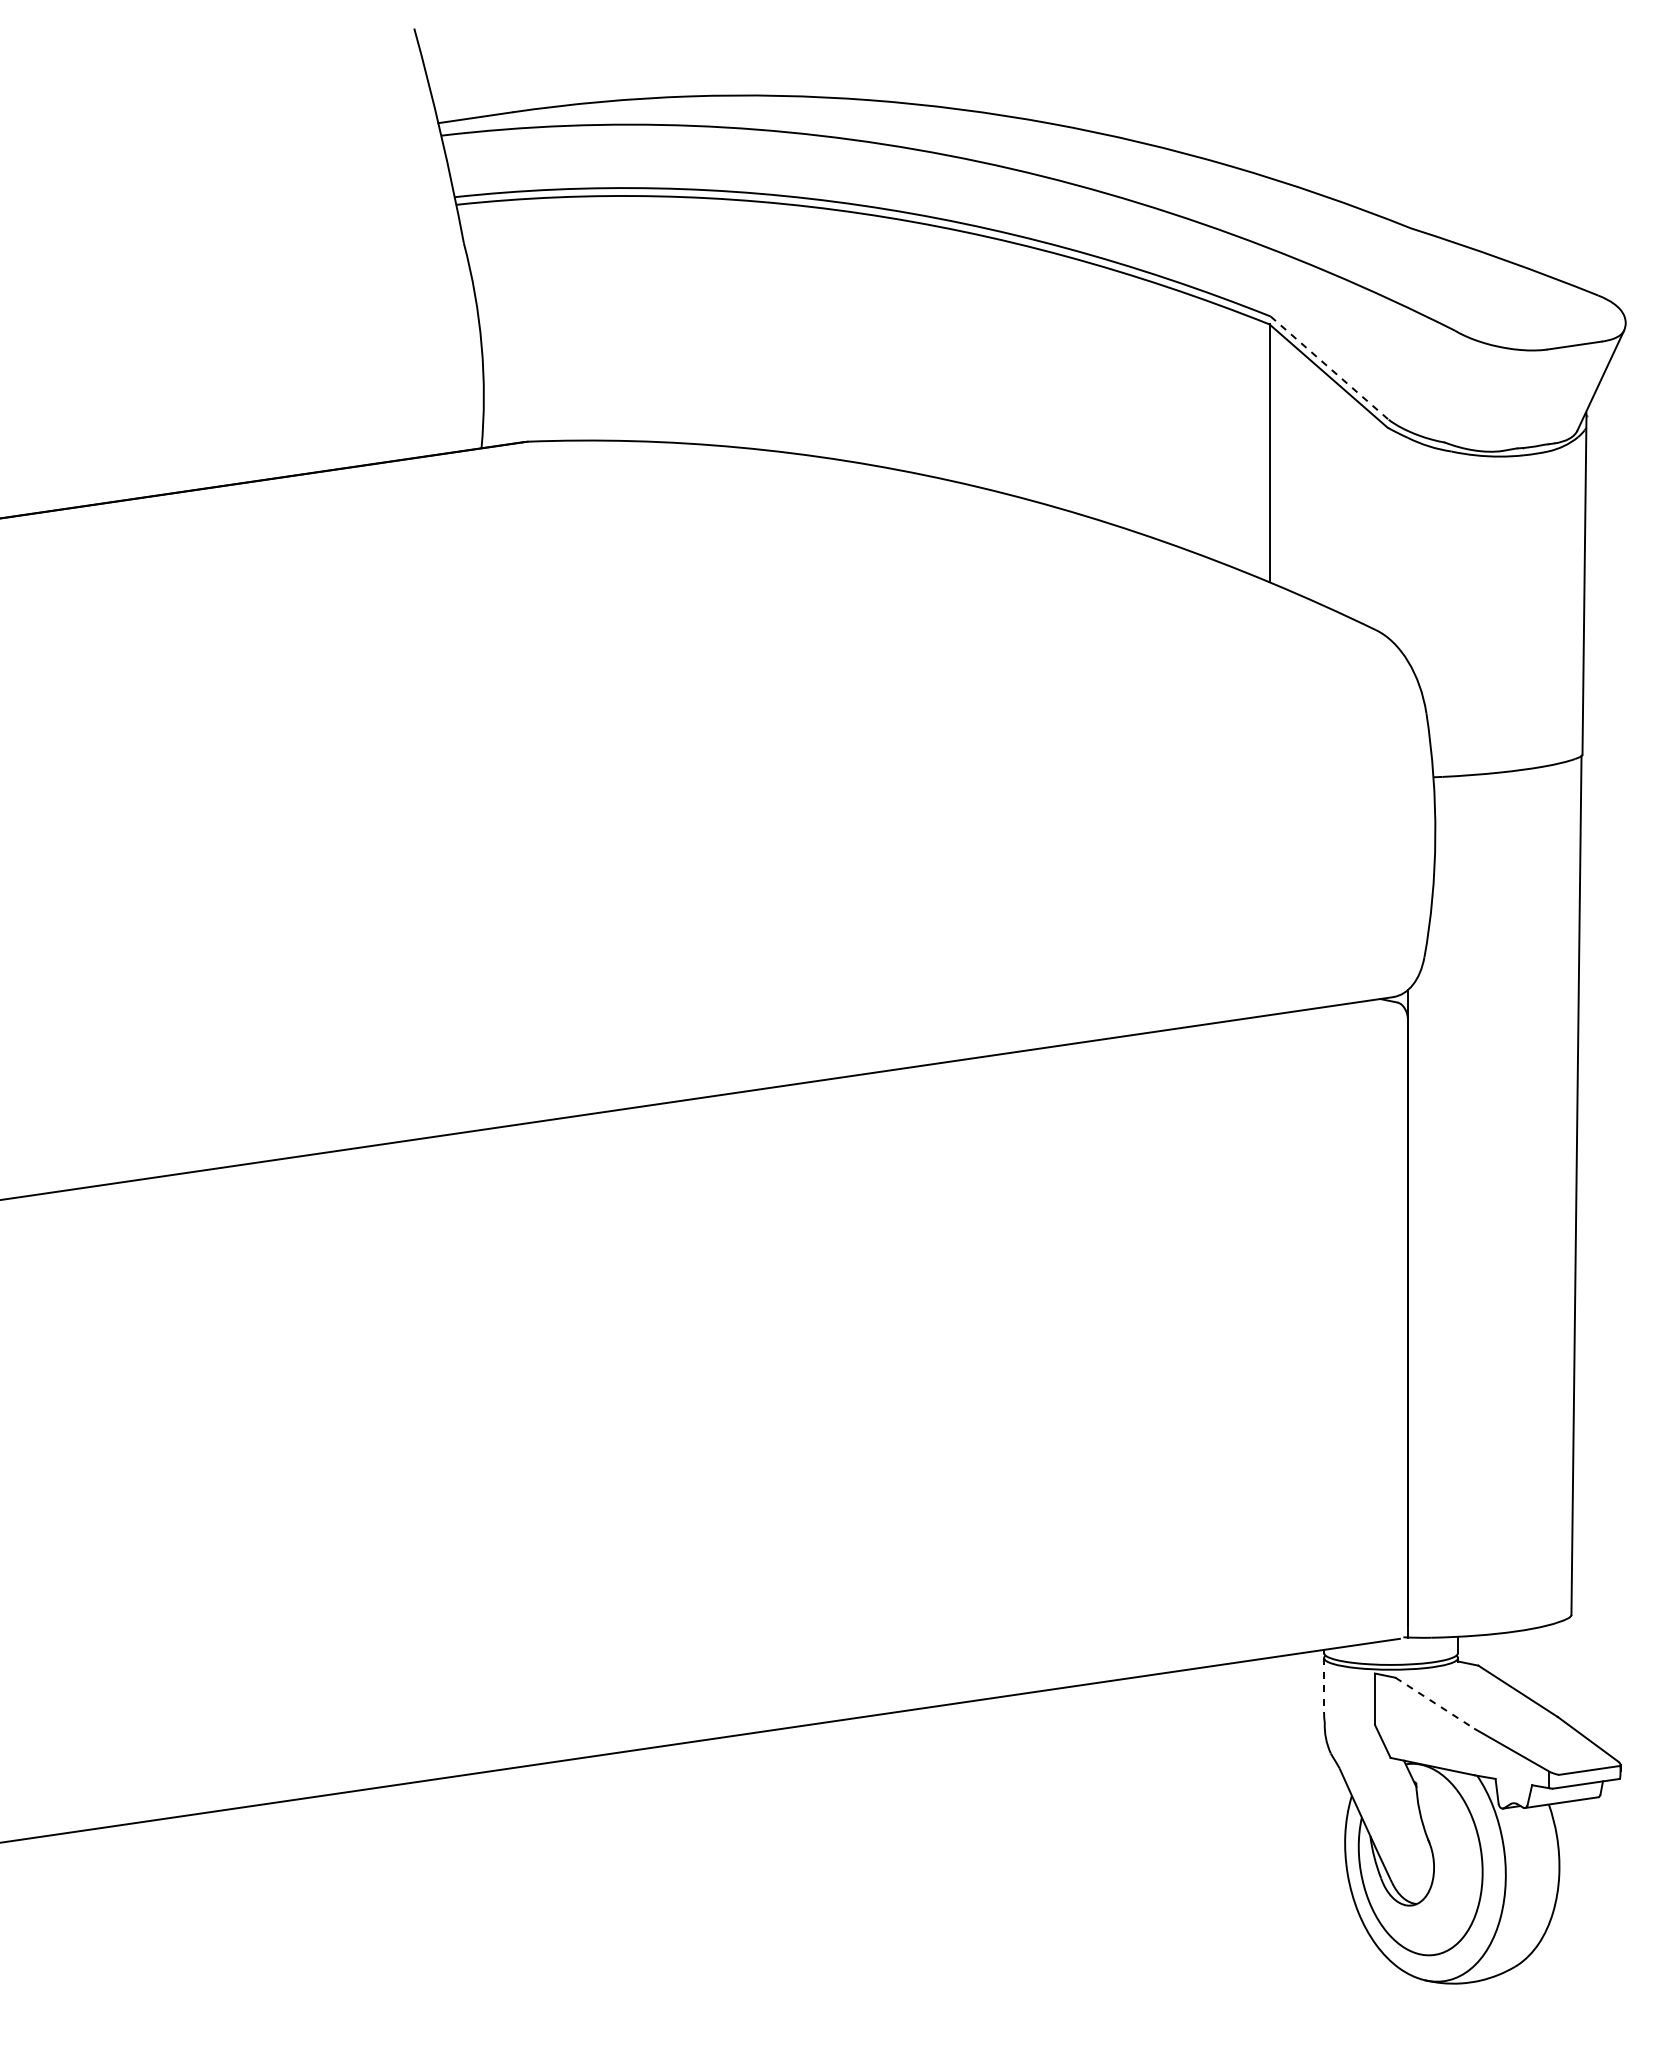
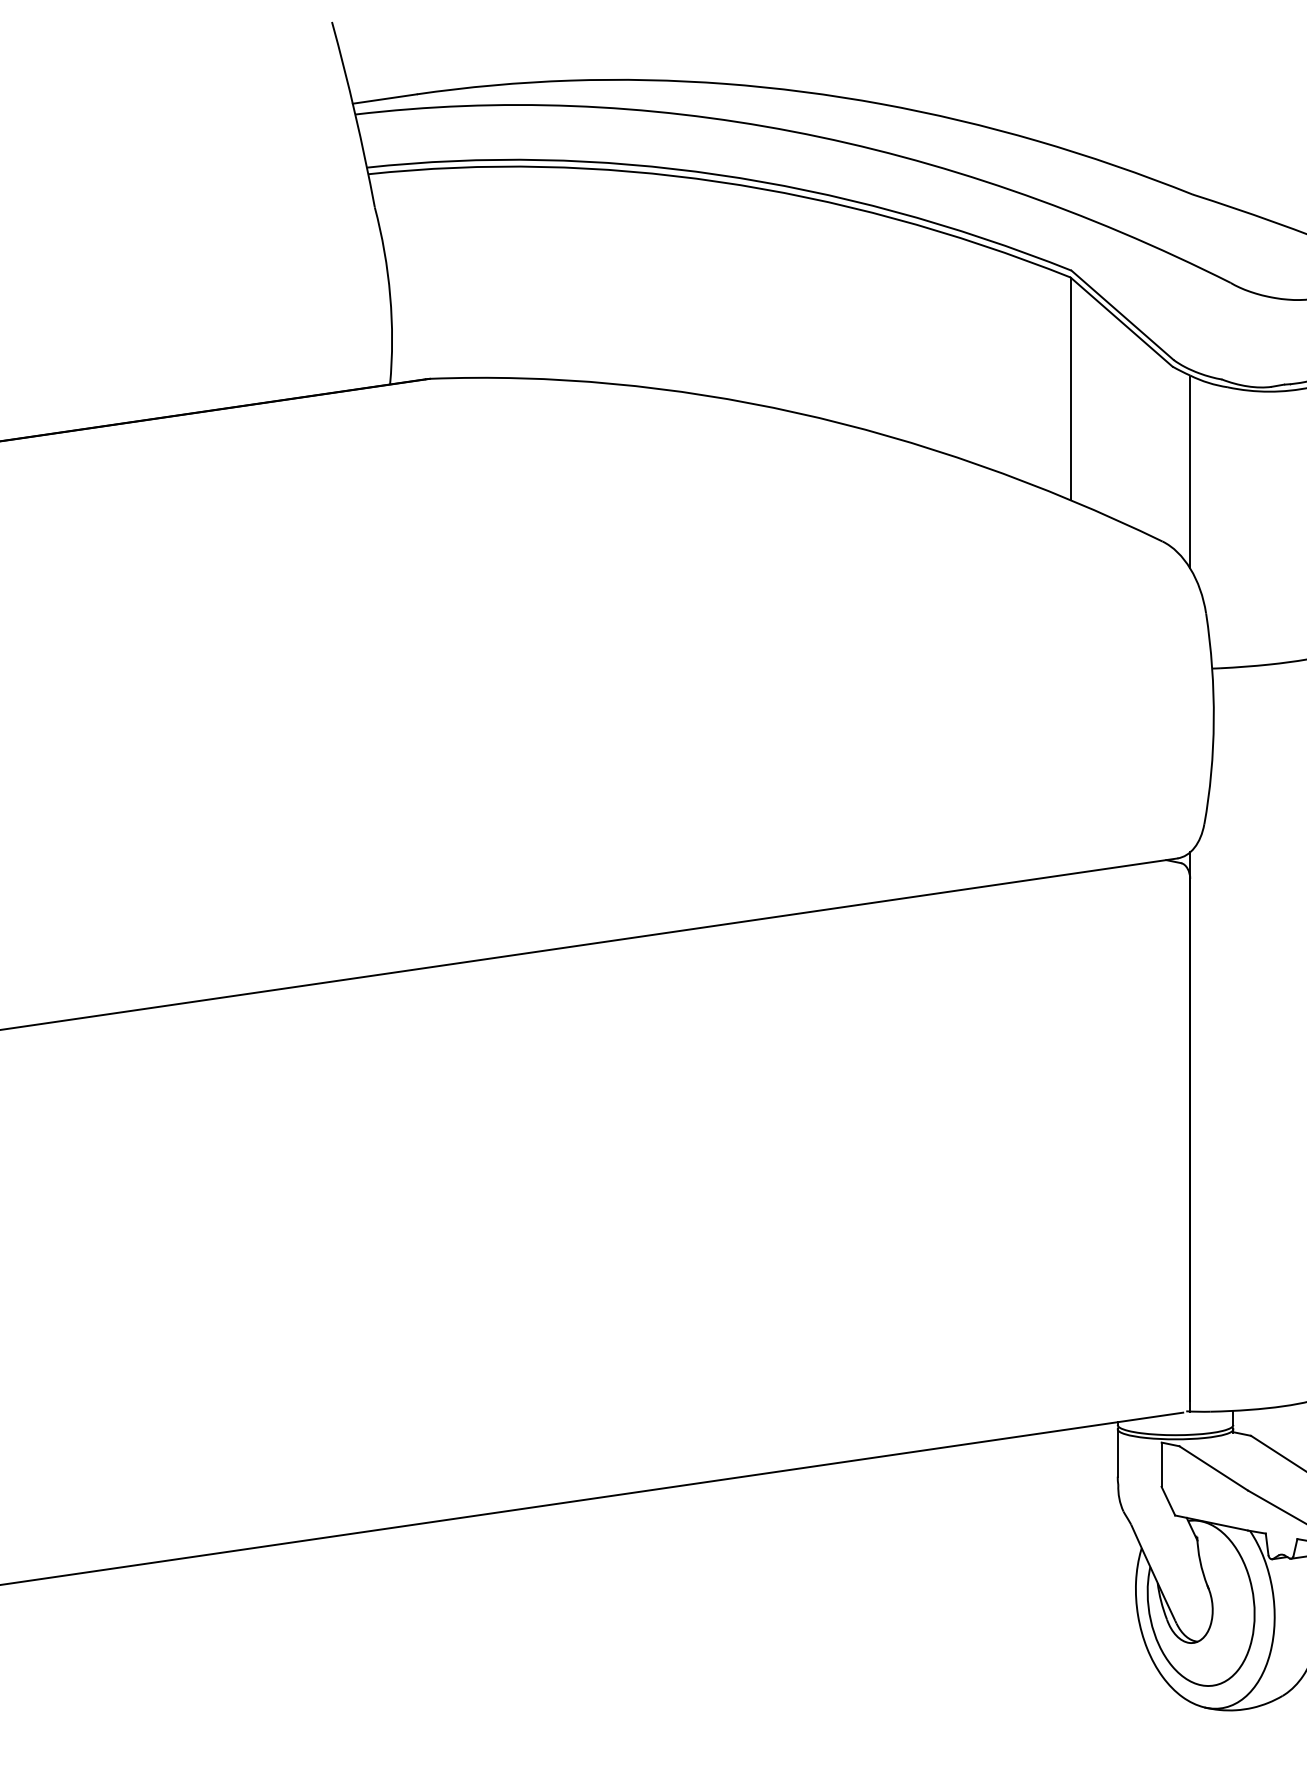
line: (1330, 368) -> (1123, 315), dashed -> solid
line: (1408, 550) -> (1190, 472), added
line: (1324, 1686) -> (1118, 1453), dashed -> solid
line: (1435, 1703) -> (1213, 1468), dashed -> solid

